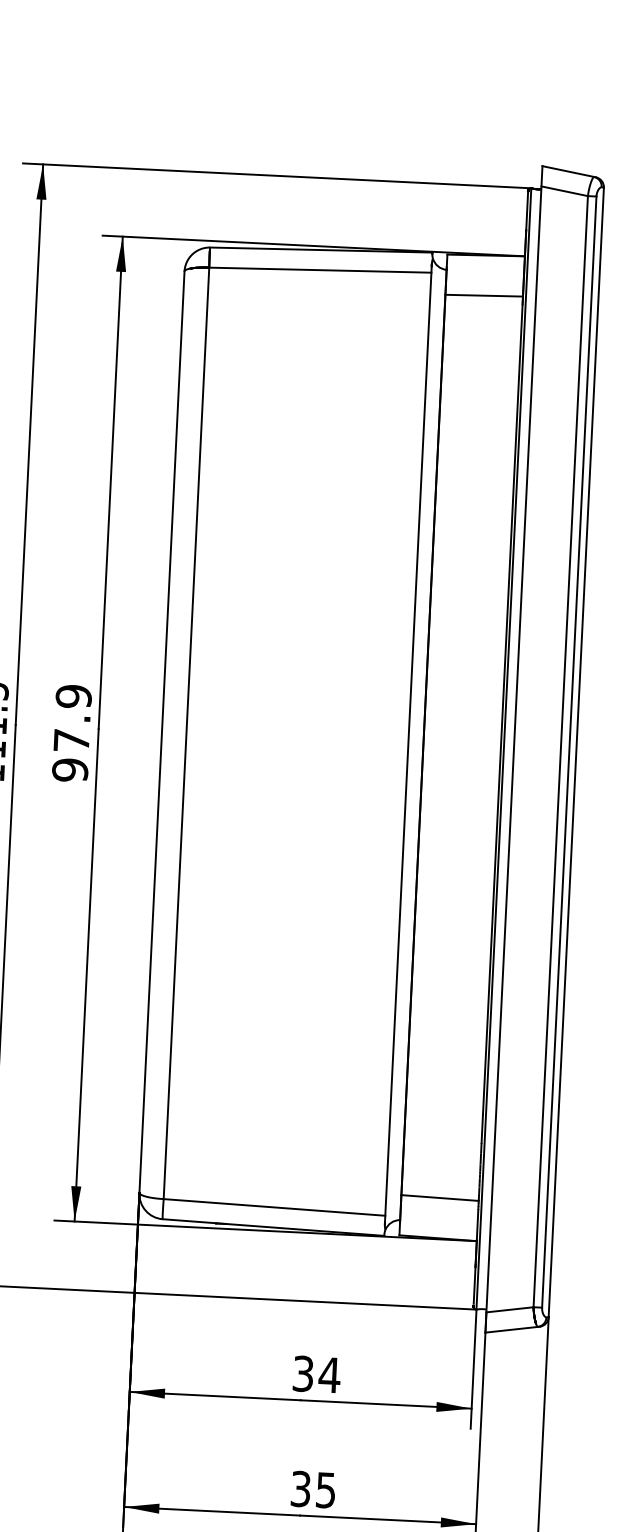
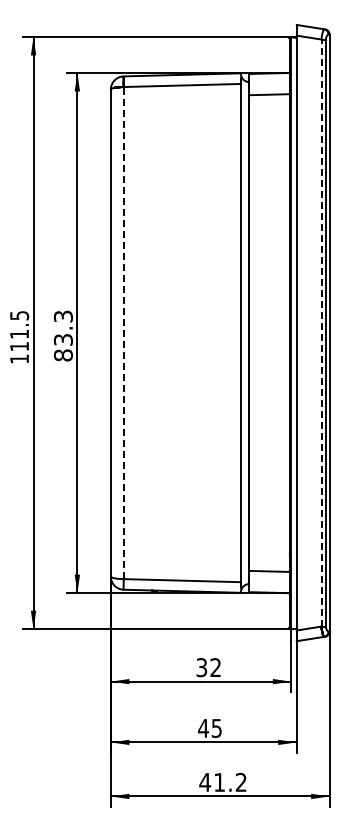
text: (72, 732) -> (63, 335), 97.9 -> 83.3
line: (186, 732) -> (123, 332), solid -> dashed
line: (560, 752) -> (321, 333), solid -> dashed
text: (329, 1374) -> (215, 667), 34 -> 32
text: (300, 1487) -> (203, 727), 35 -> 45

